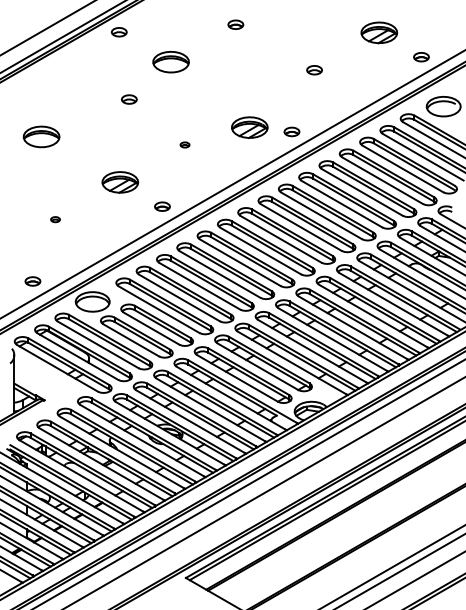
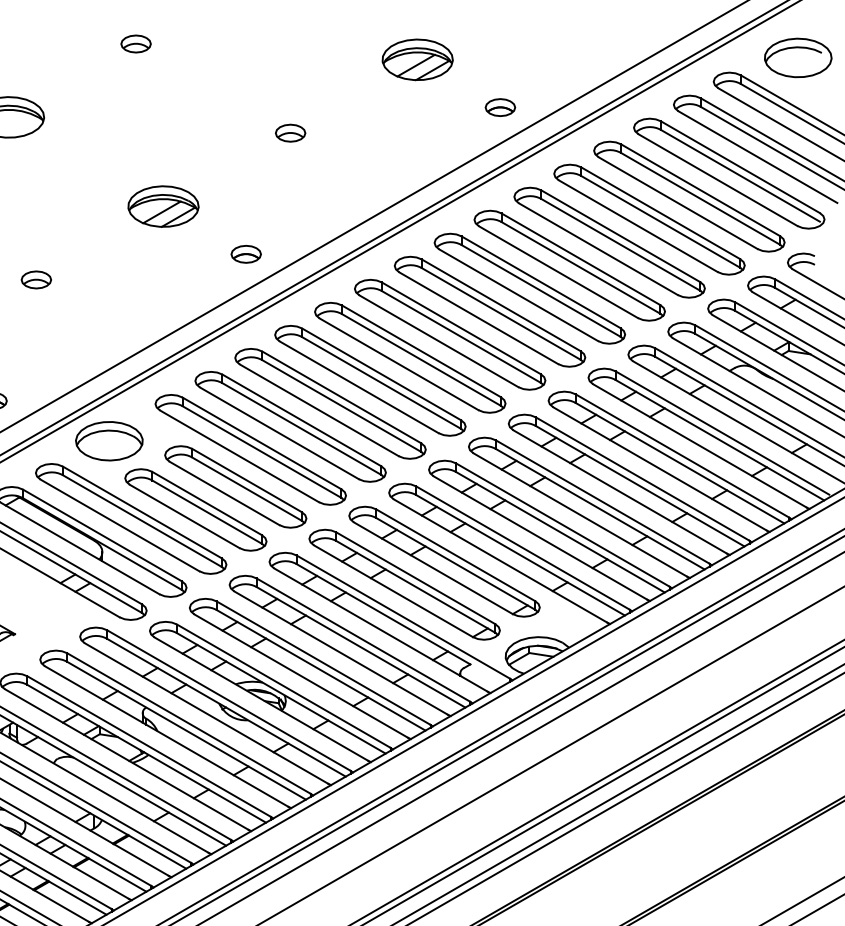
part: (129, 99) -> (136, 43), moved
part: (249, 127) -> (417, 59), moved
part: (184, 144) -> (289, 132), size x1.67
part: (55, 219) -> (36, 279), size x1.67

